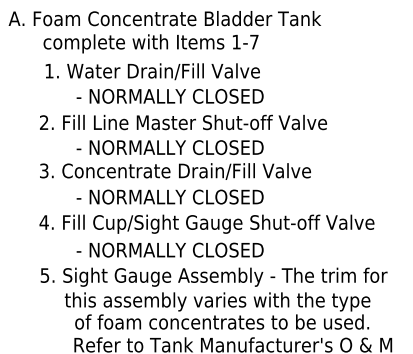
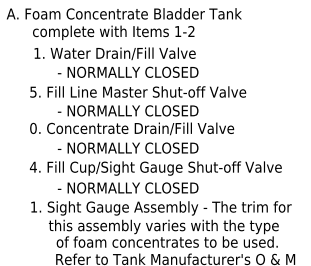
text: (254, 42) -> (191, 31), 1-7 -> 1-2
text: (44, 121) -> (33, 91), 2. -> 5.
text: (44, 169) -> (33, 127), 3. -> 0.
text: (44, 274) -> (33, 206), 5. -> 1.

